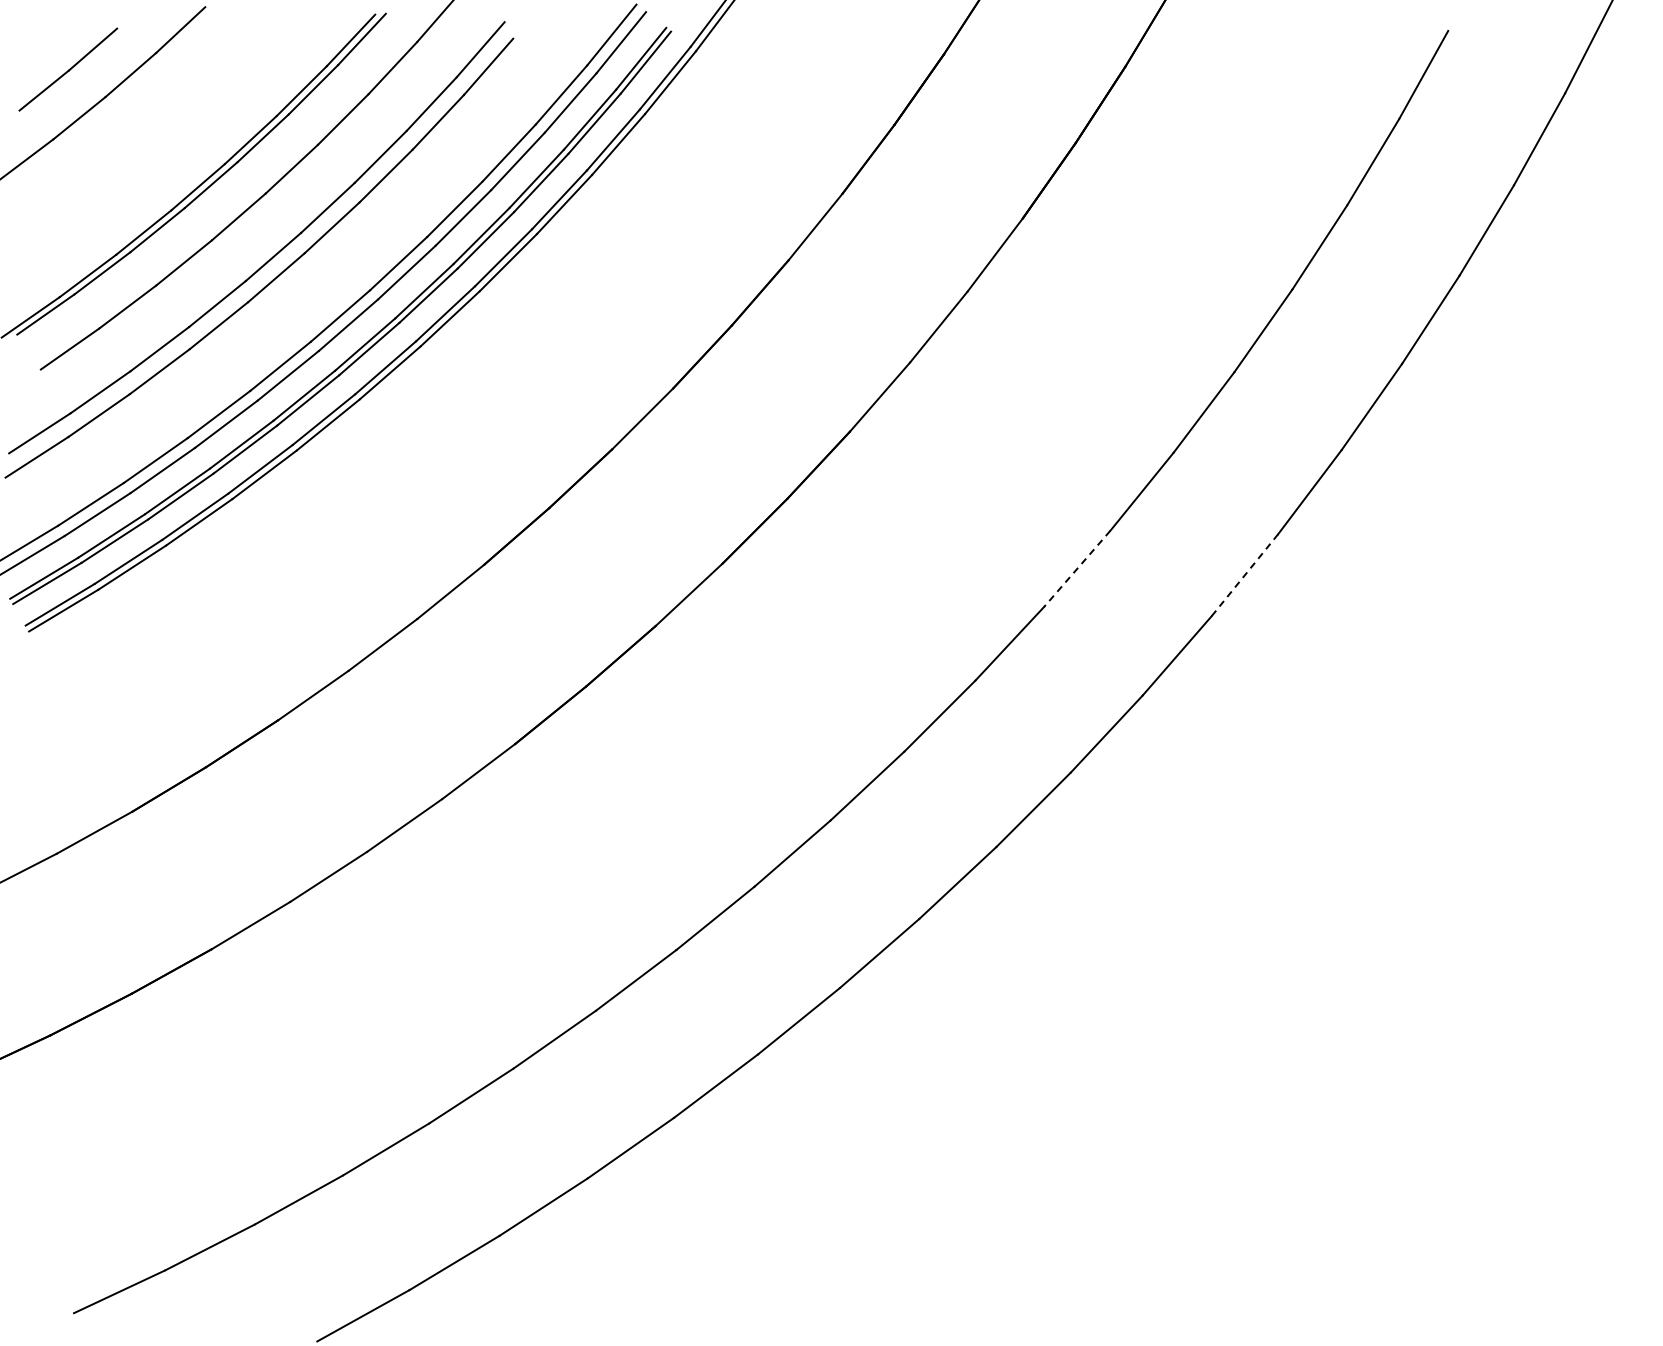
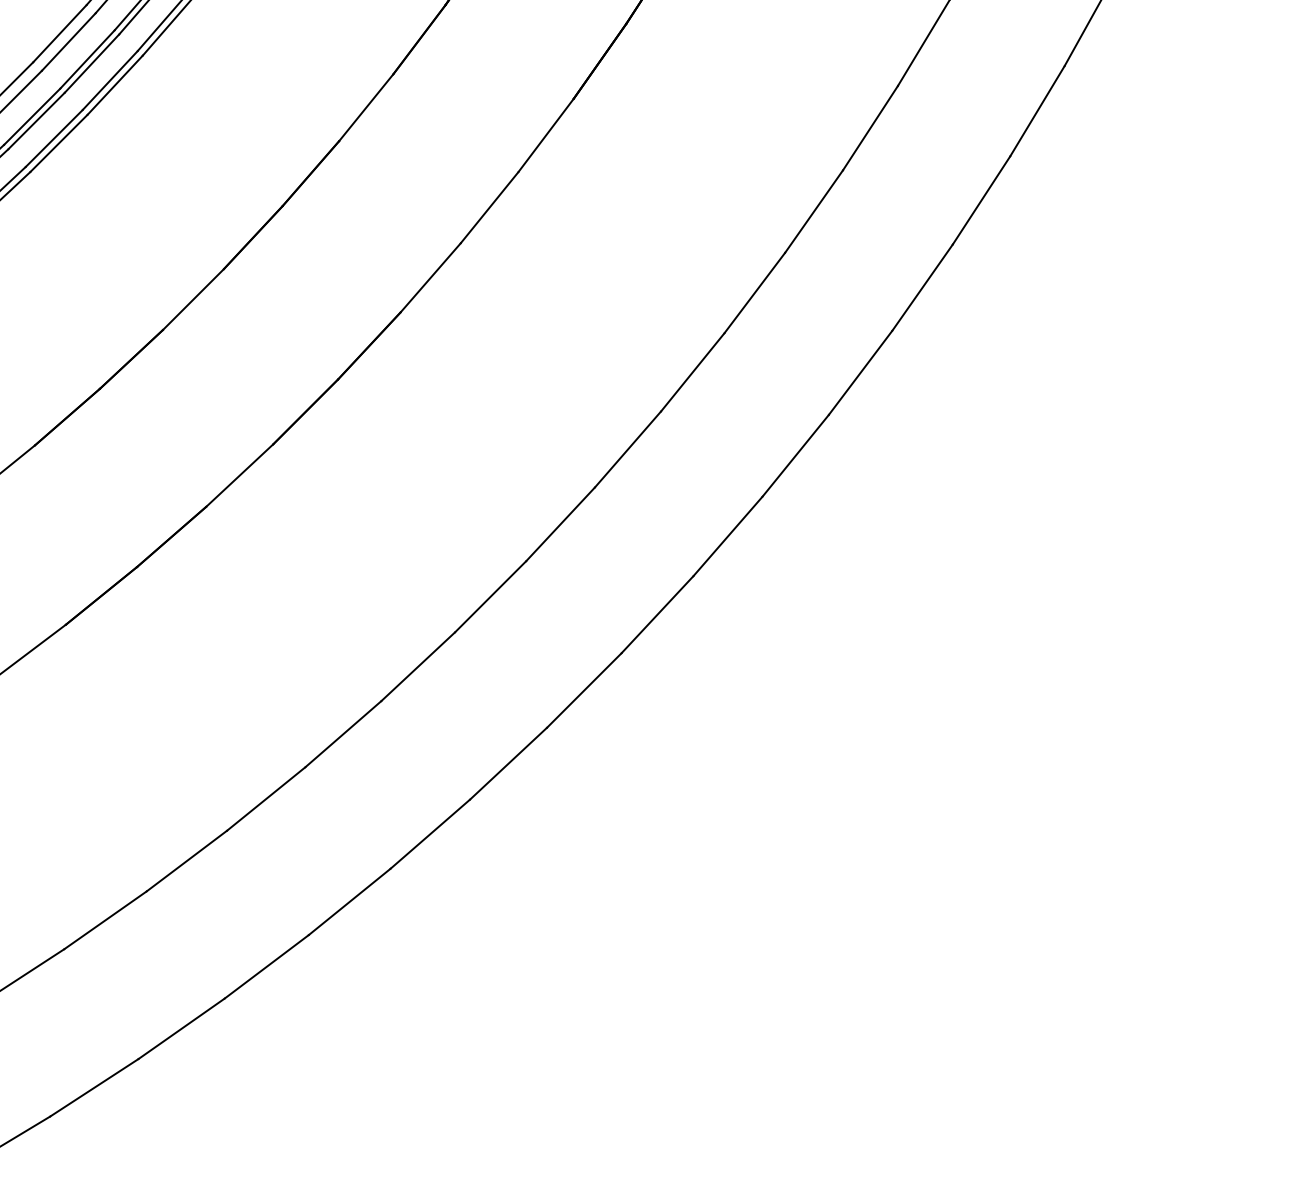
line: (1076, 569) -> (627, 450), dashed -> solid
line: (1245, 575) -> (796, 456), dashed -> solid

